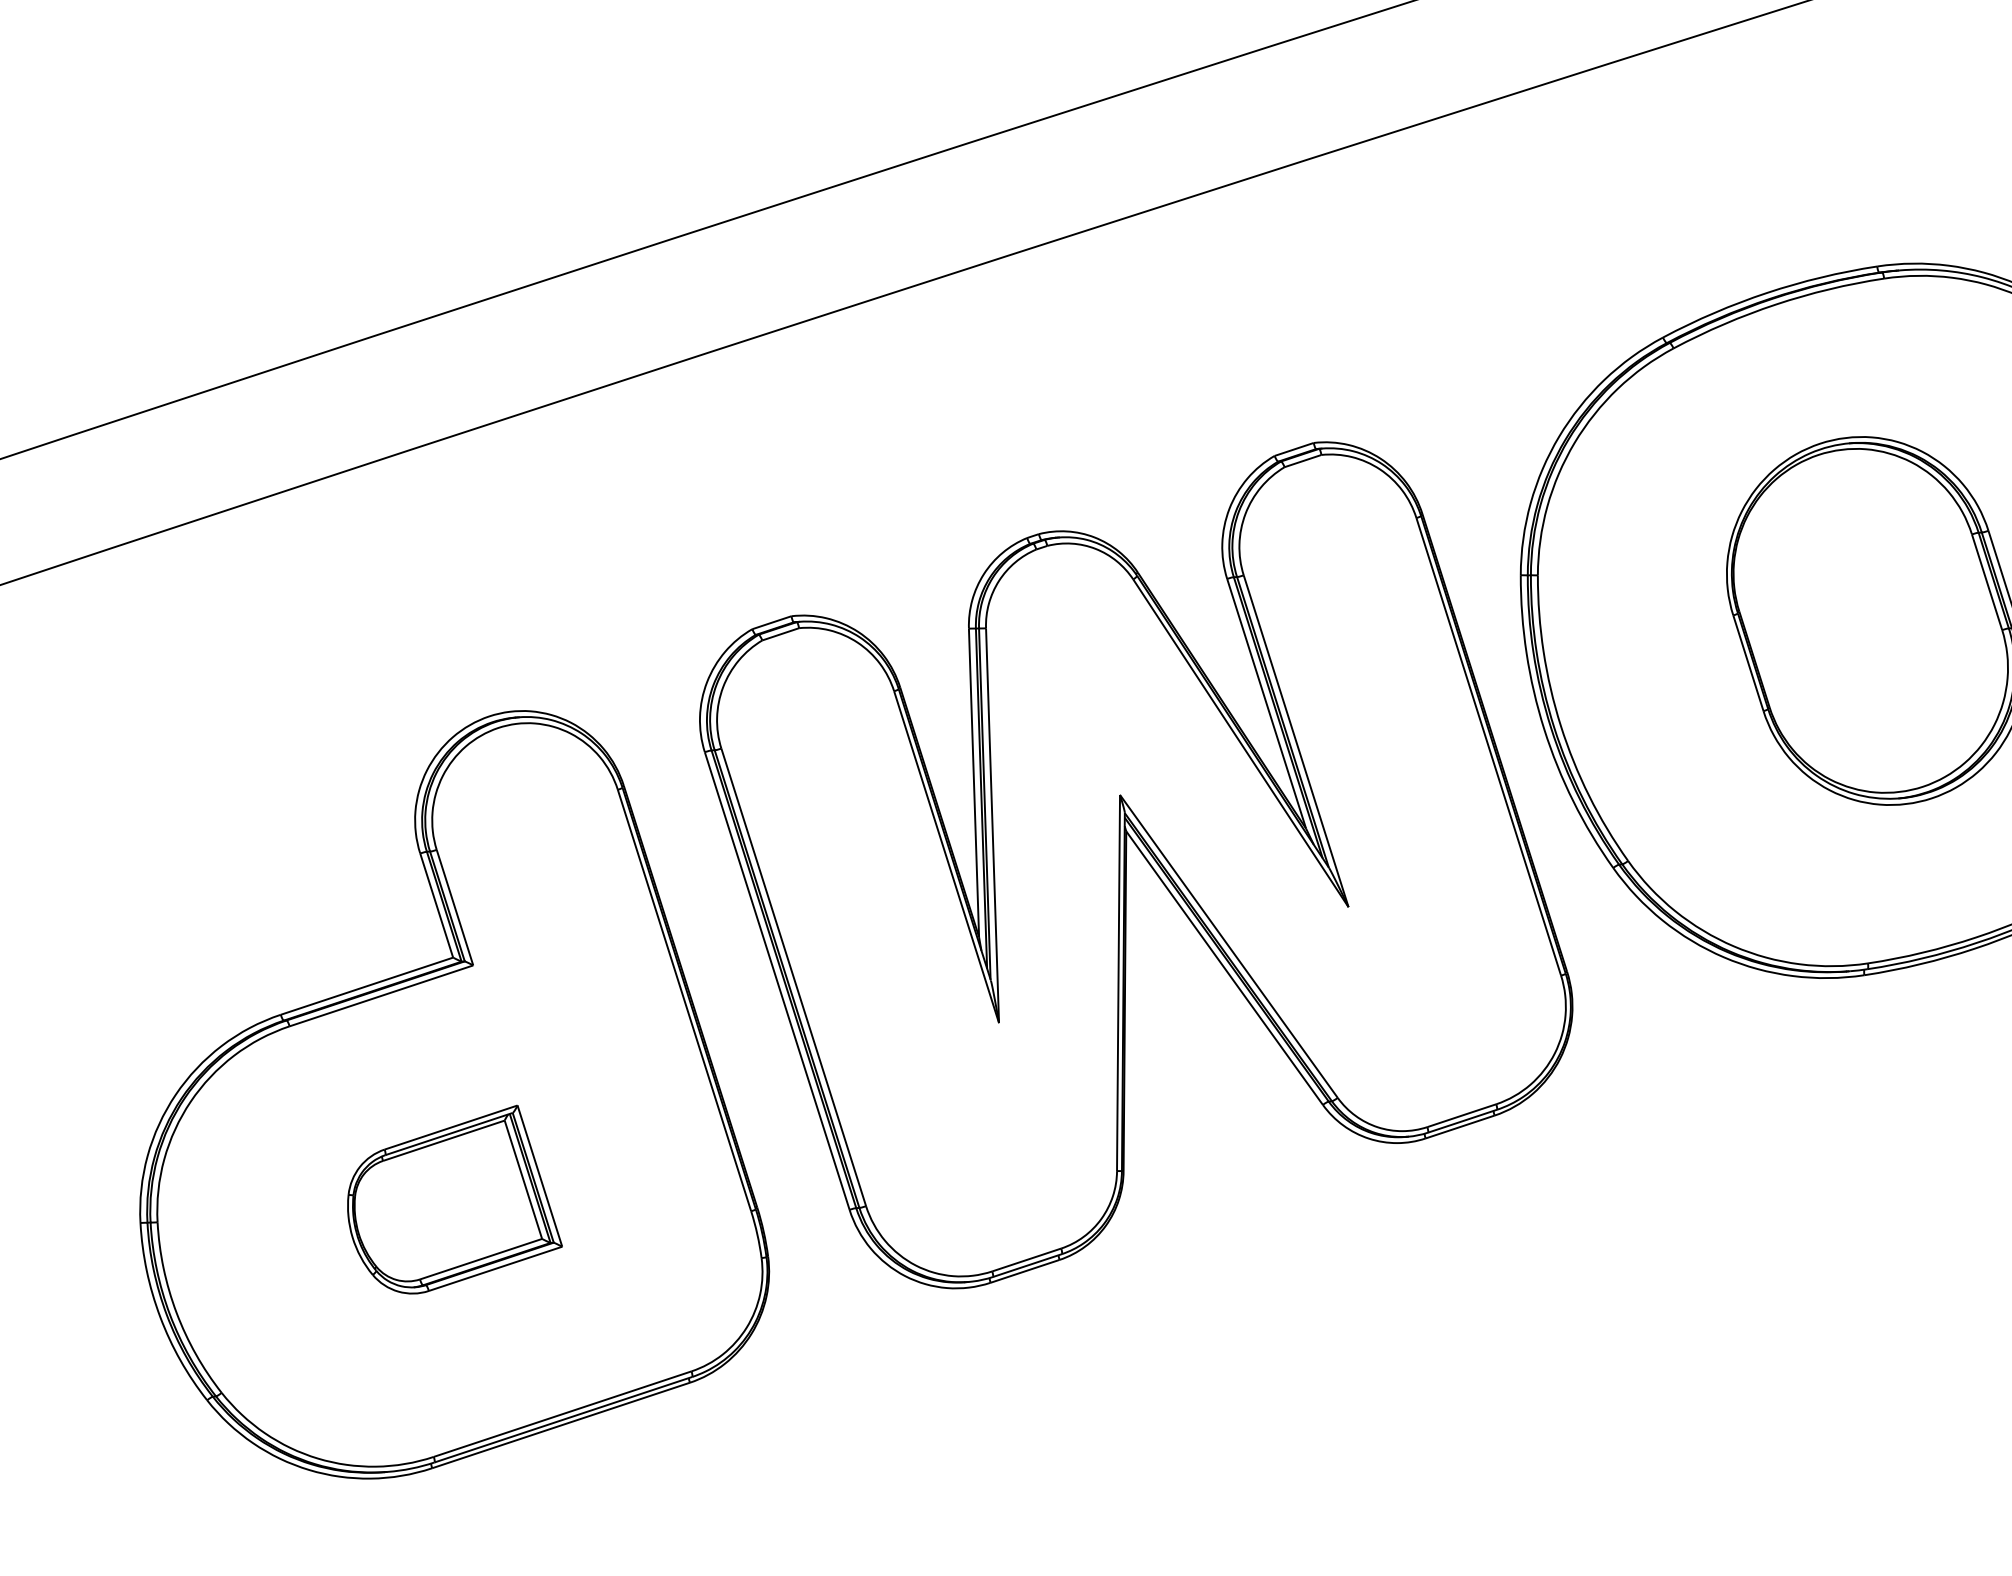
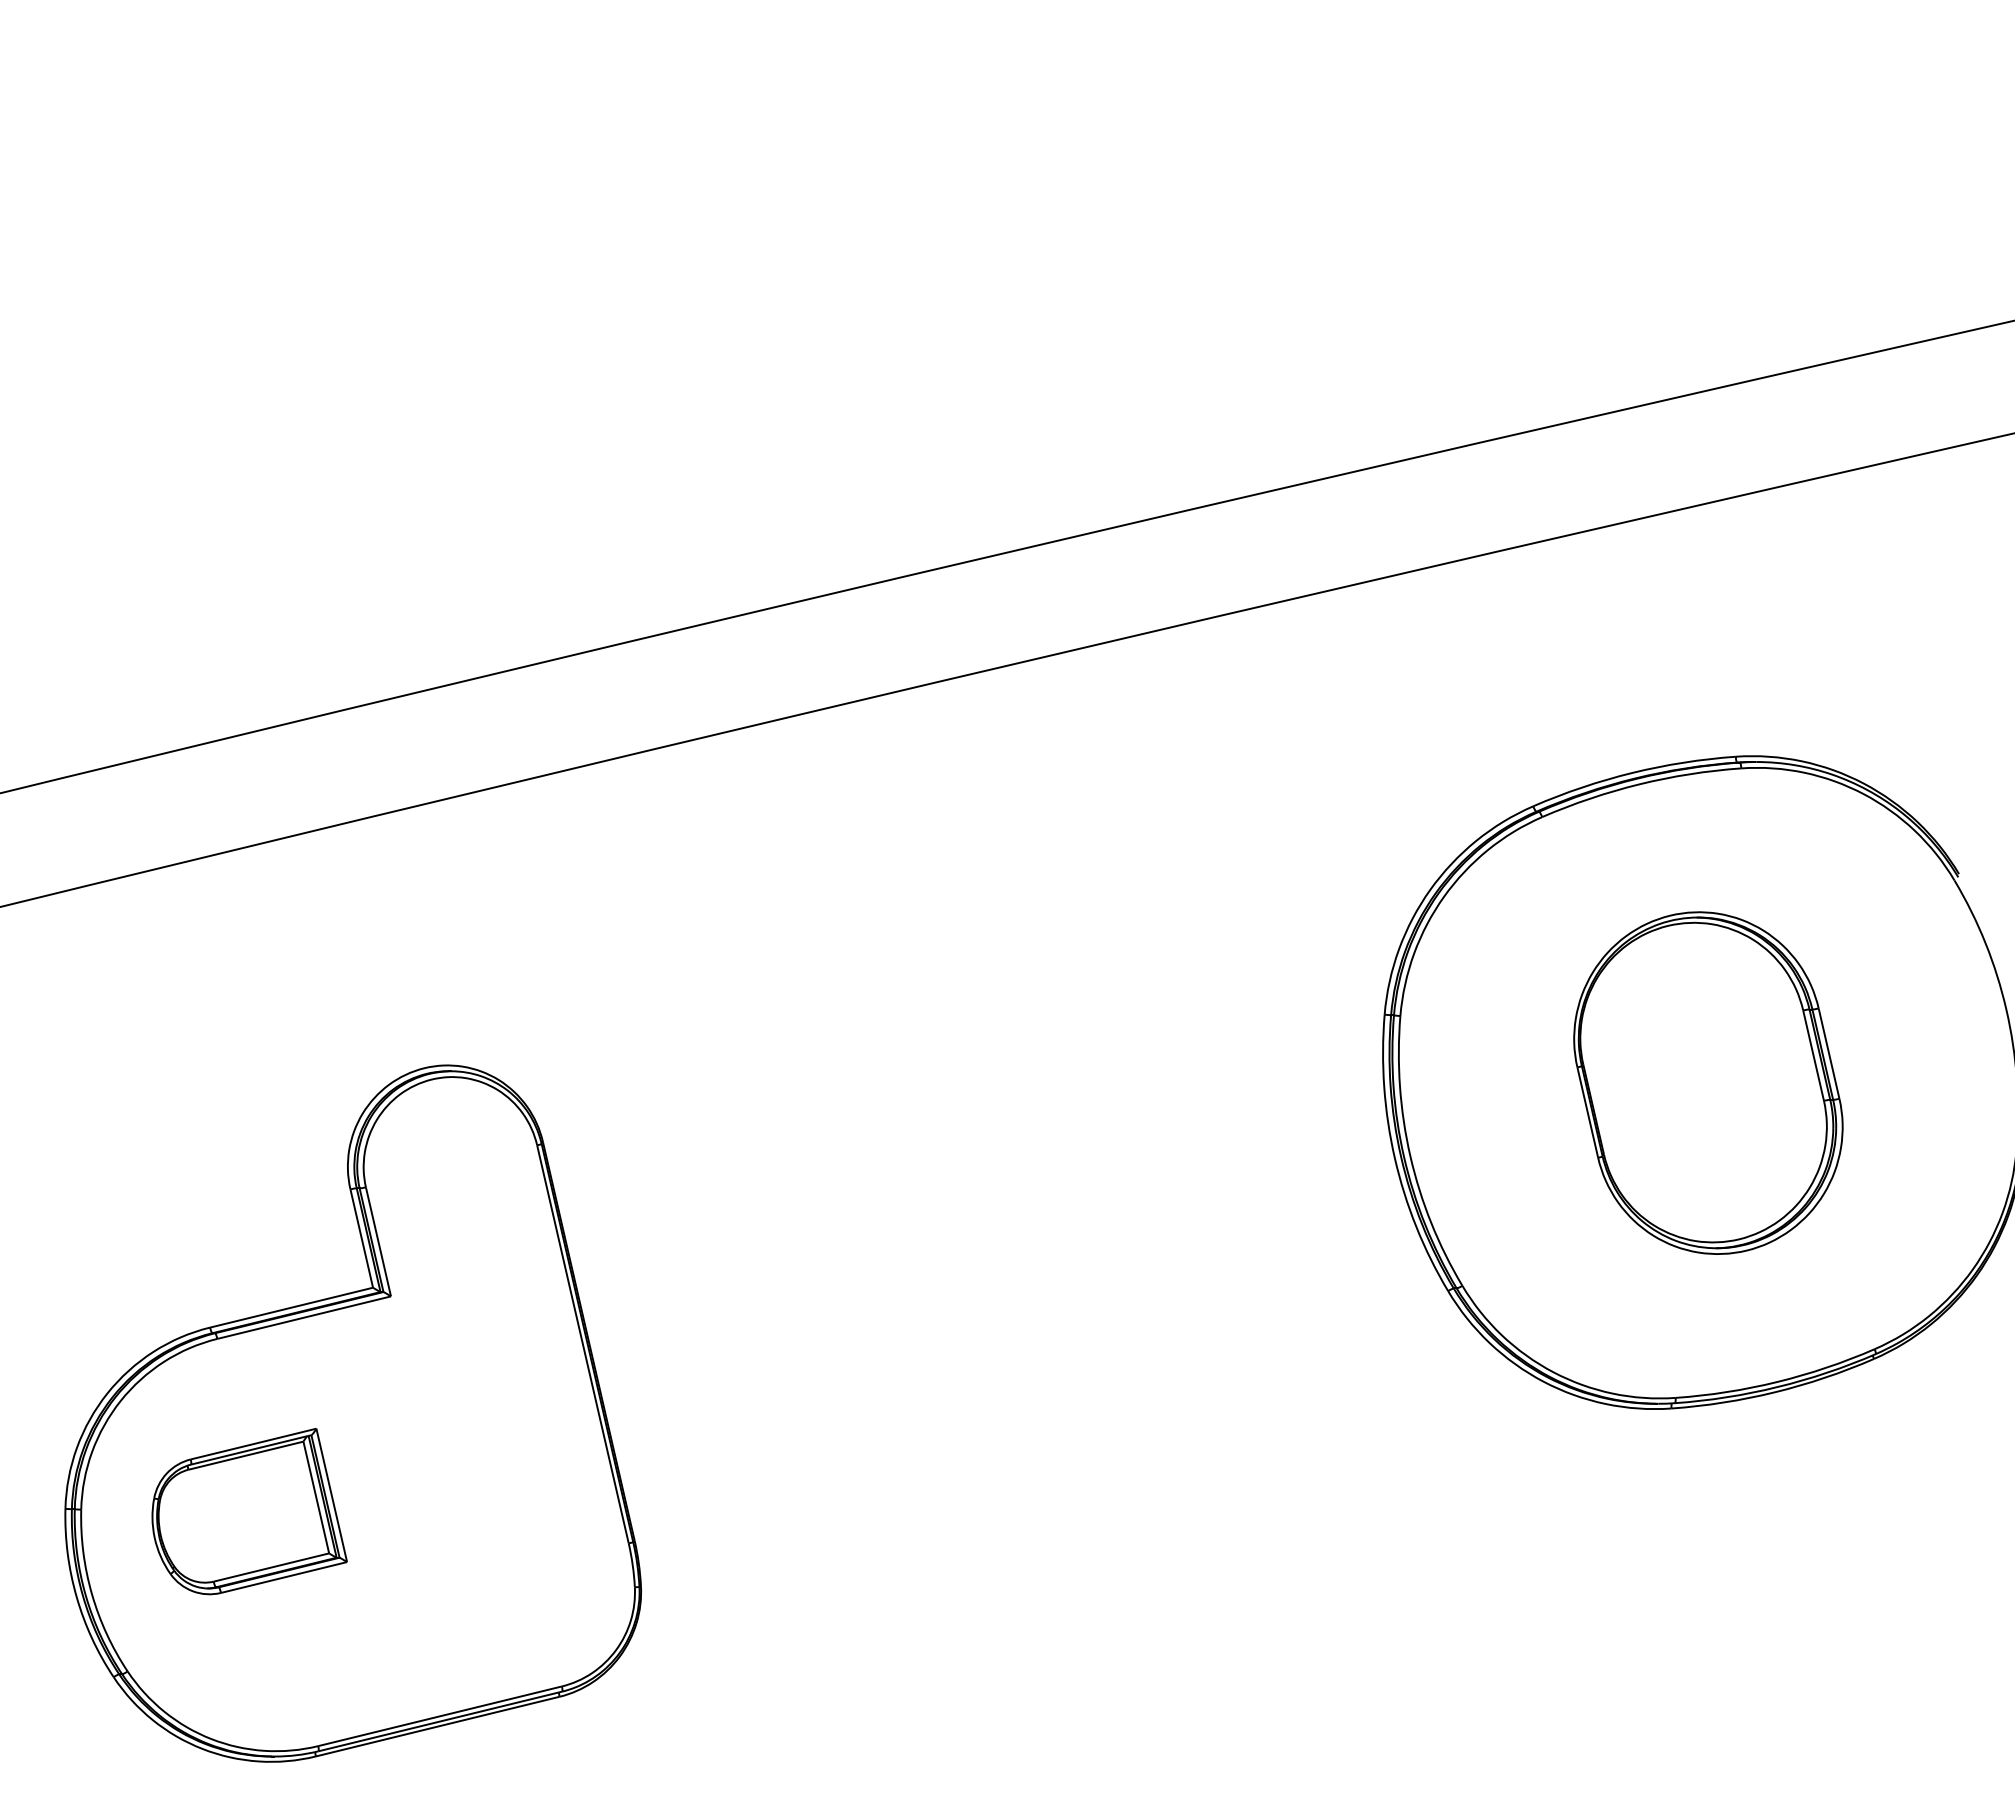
part: (1127, 866) -> (1000, 1253), removed
part: (452, 1200) -> (249, 1511), moved

